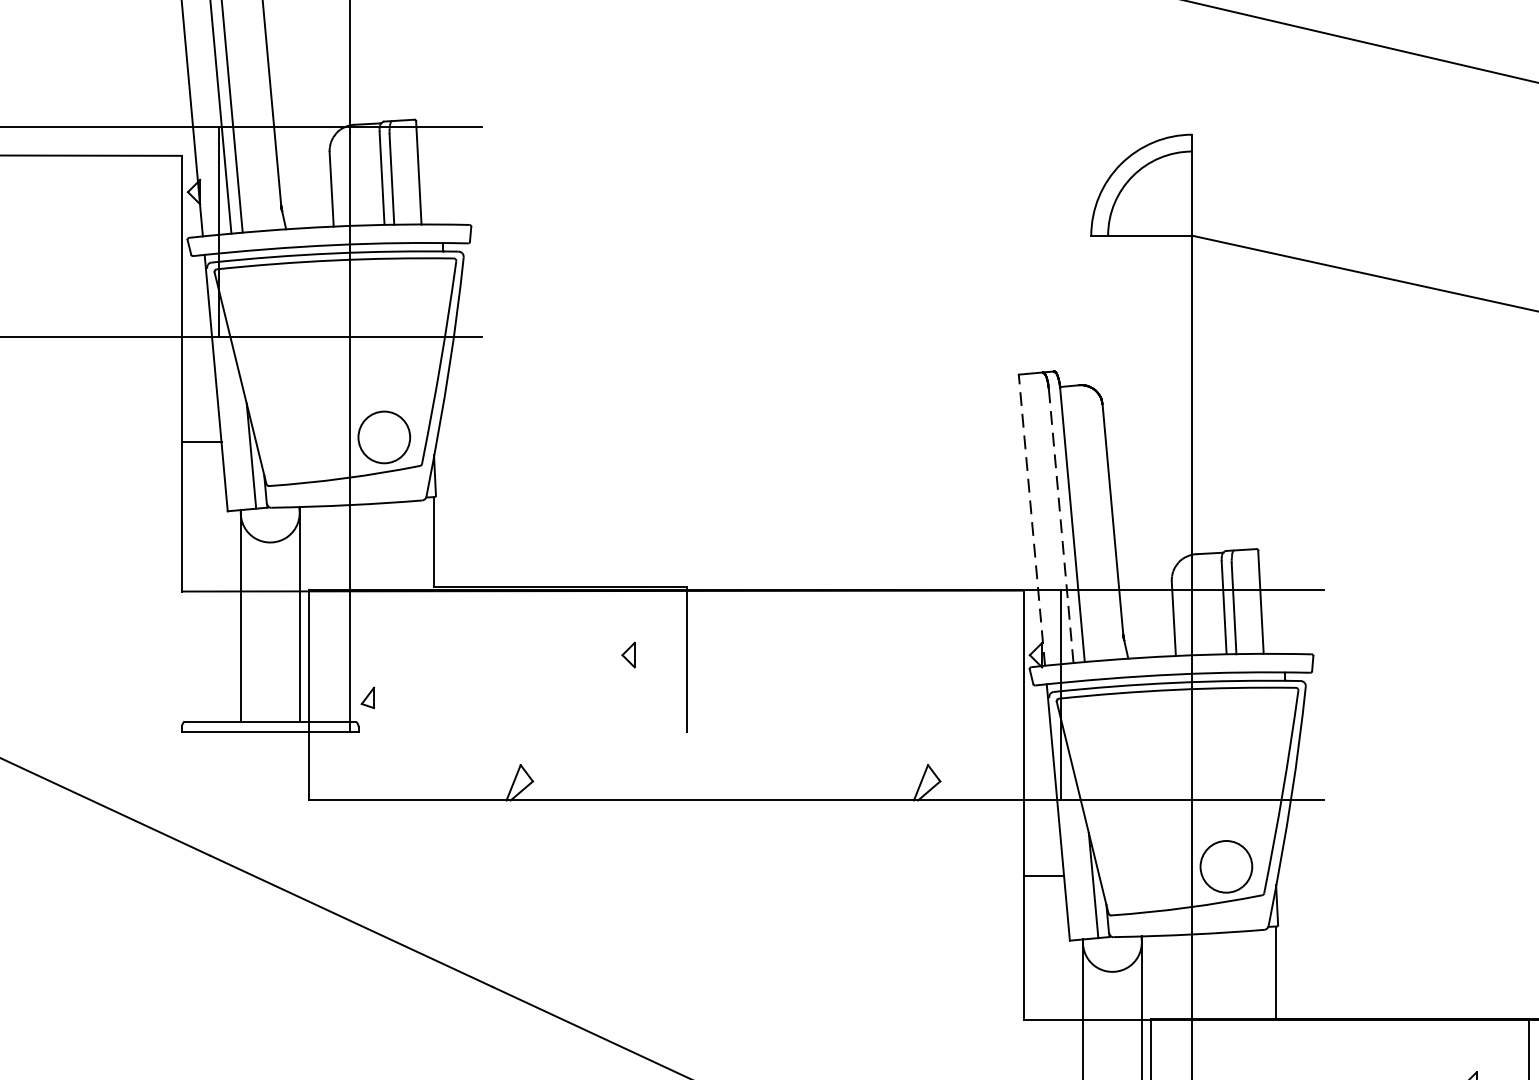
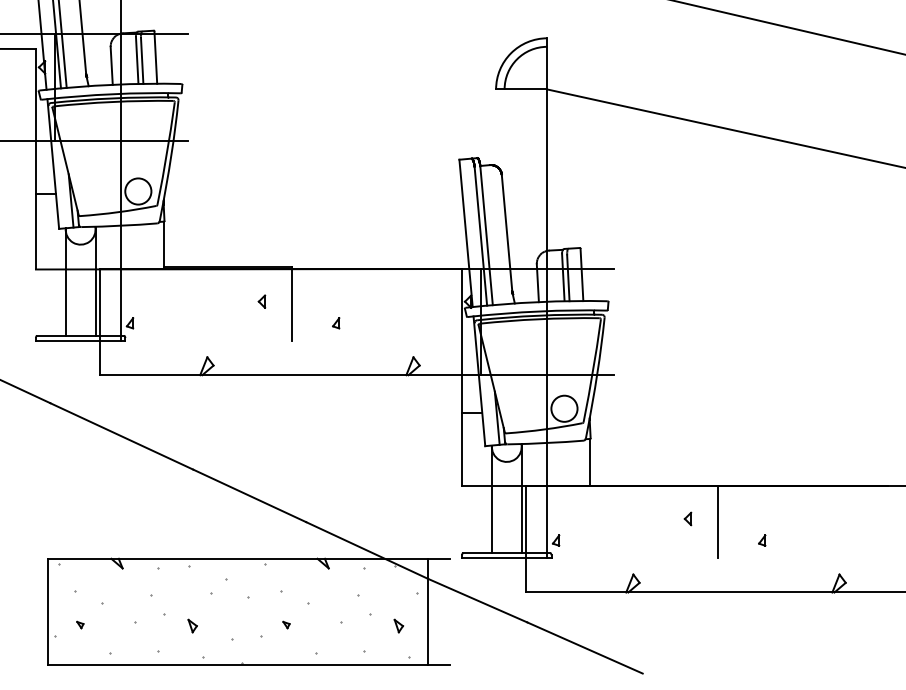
line: (1032, 520) -> (466, 233), dashed -> solid
line: (1060, 526) -> (480, 236), dashed -> solid
part: (775, 698) -> (336, 323), added

